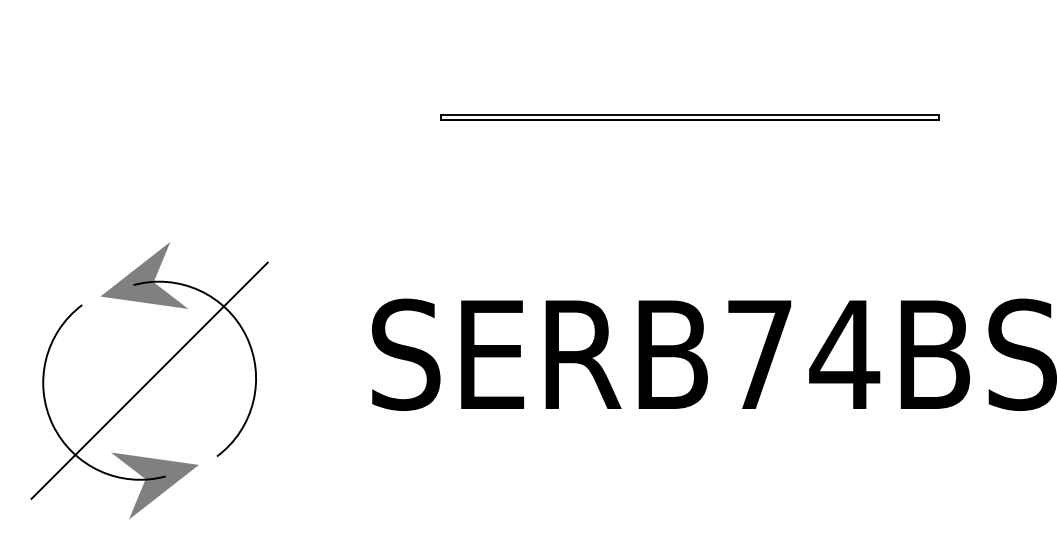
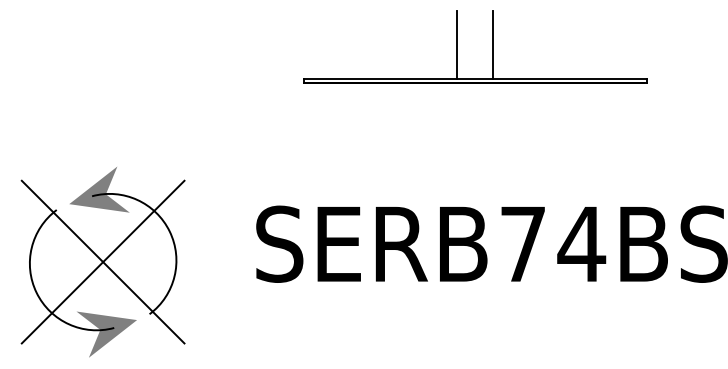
line: (662, 66) -> (456, 45), added
line: (715, 66) -> (492, 45), added
line: (148, 379) -> (102, 261), added

